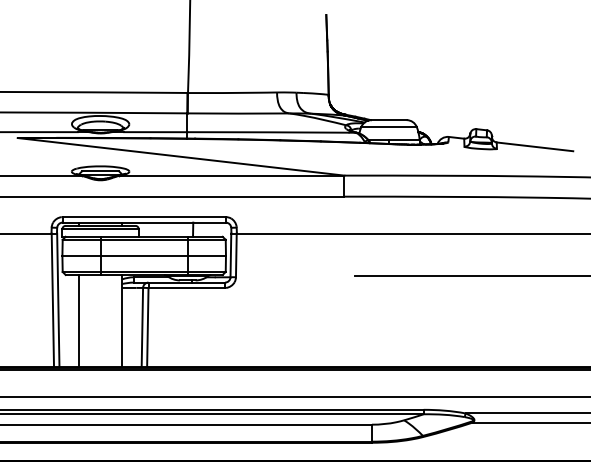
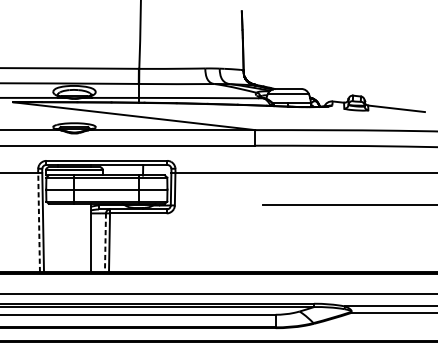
line: (52, 300) -> (38, 222), solid -> dashed
line: (78, 320) -> (58, 237), removed
line: (142, 327) -> (105, 242), solid -> dashed

